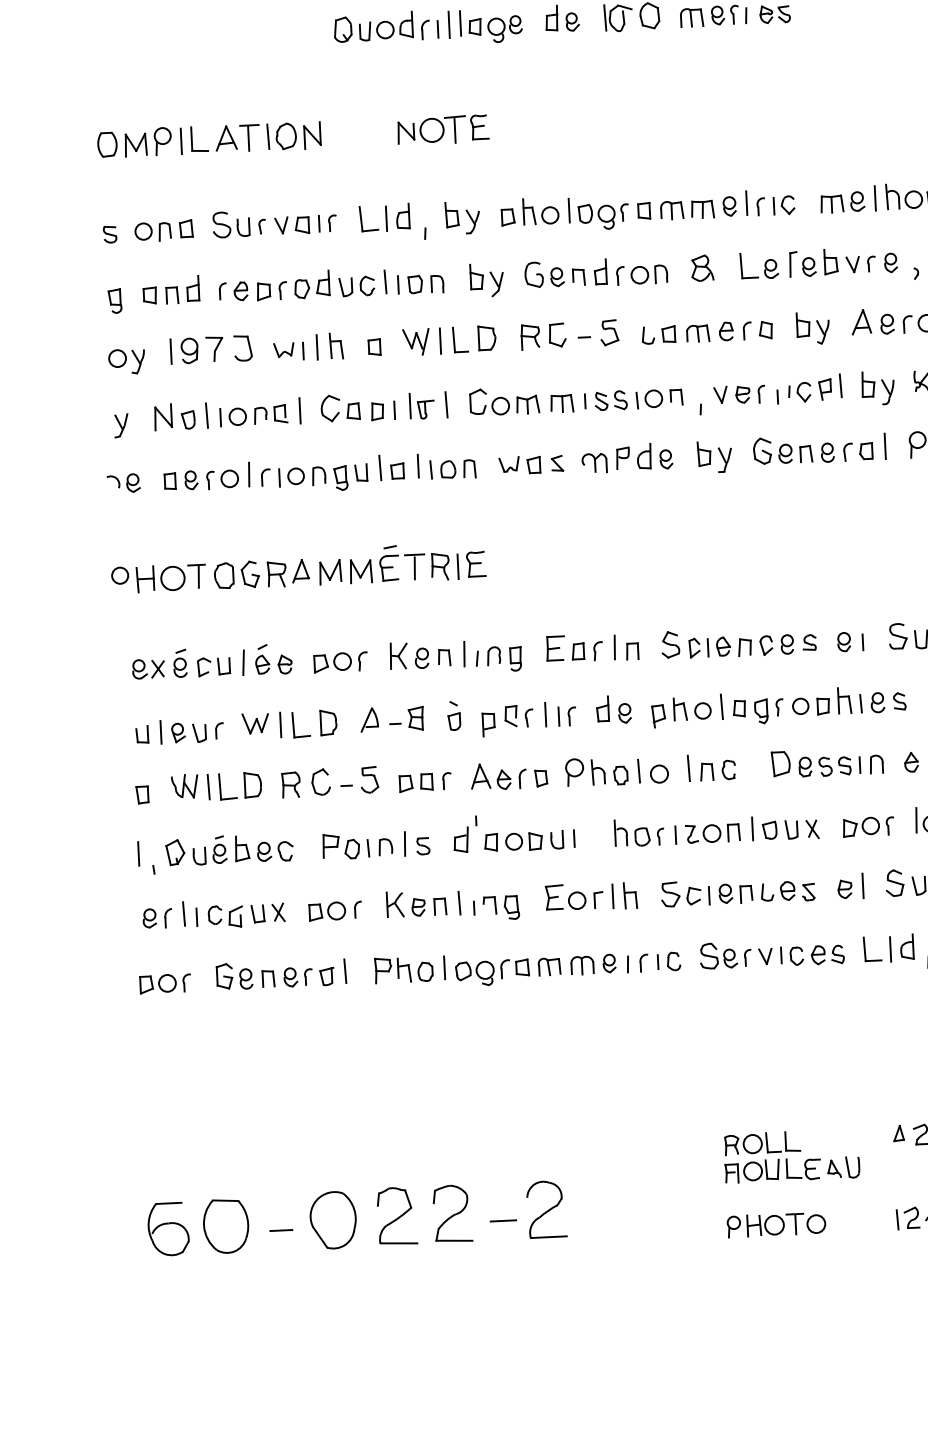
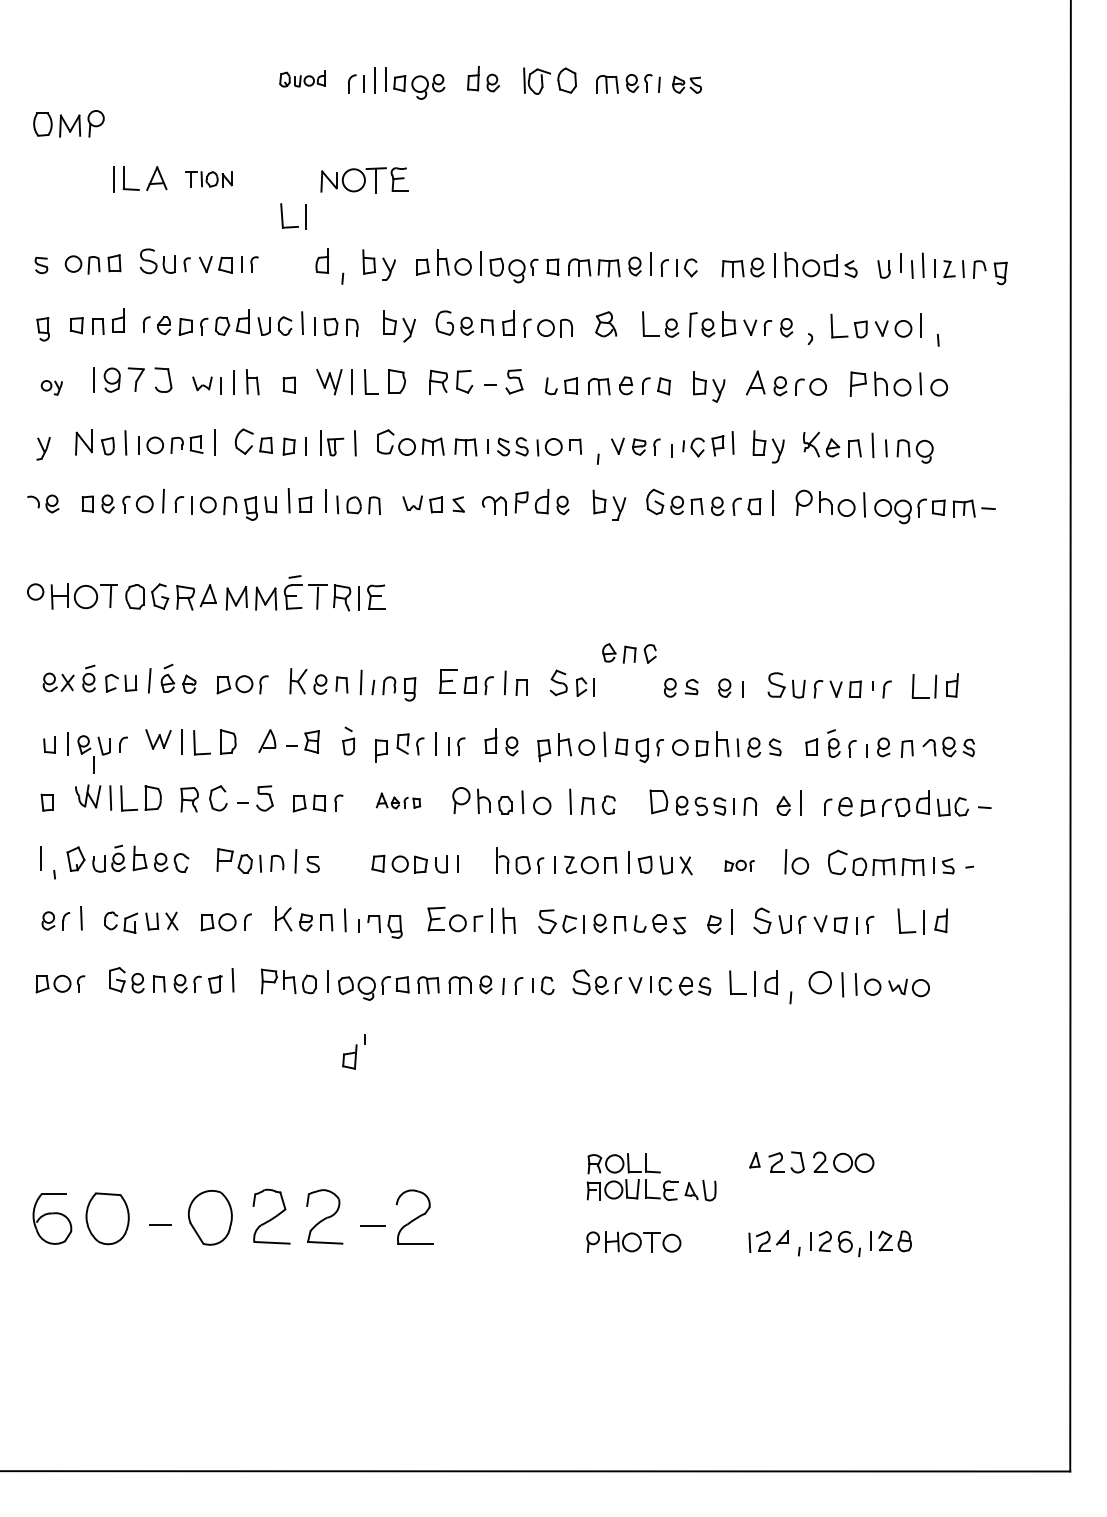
part: (373, 26) -> (302, 78), size x0.6
part: (280, 136) -> (208, 179), size x0.6
part: (134, 142) -> (68, 123), moved
part: (373, 229) -> (293, 226), moved
part: (126, 361) -> (51, 387), size x0.6
part: (744, 646) -> (629, 653), moved
part: (509, 775) -> (398, 800), size x0.6
part: (868, 826) -> (739, 865), size x0.6
part: (464, 834) -> (353, 1051), moved
line: (196, 916) -> (93, 764), moved

